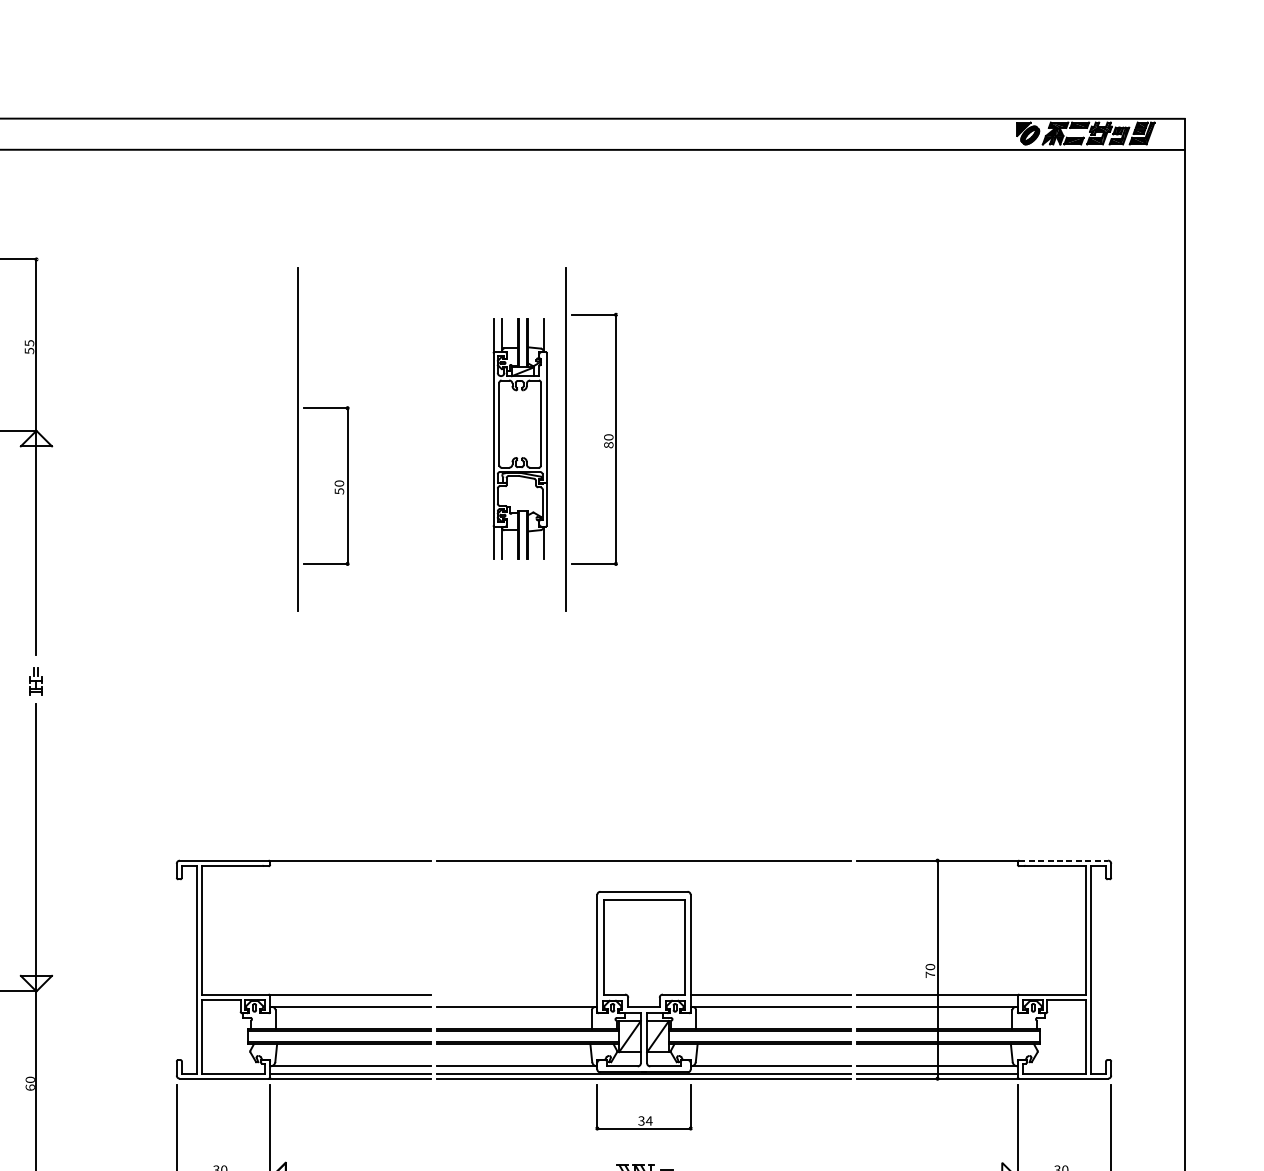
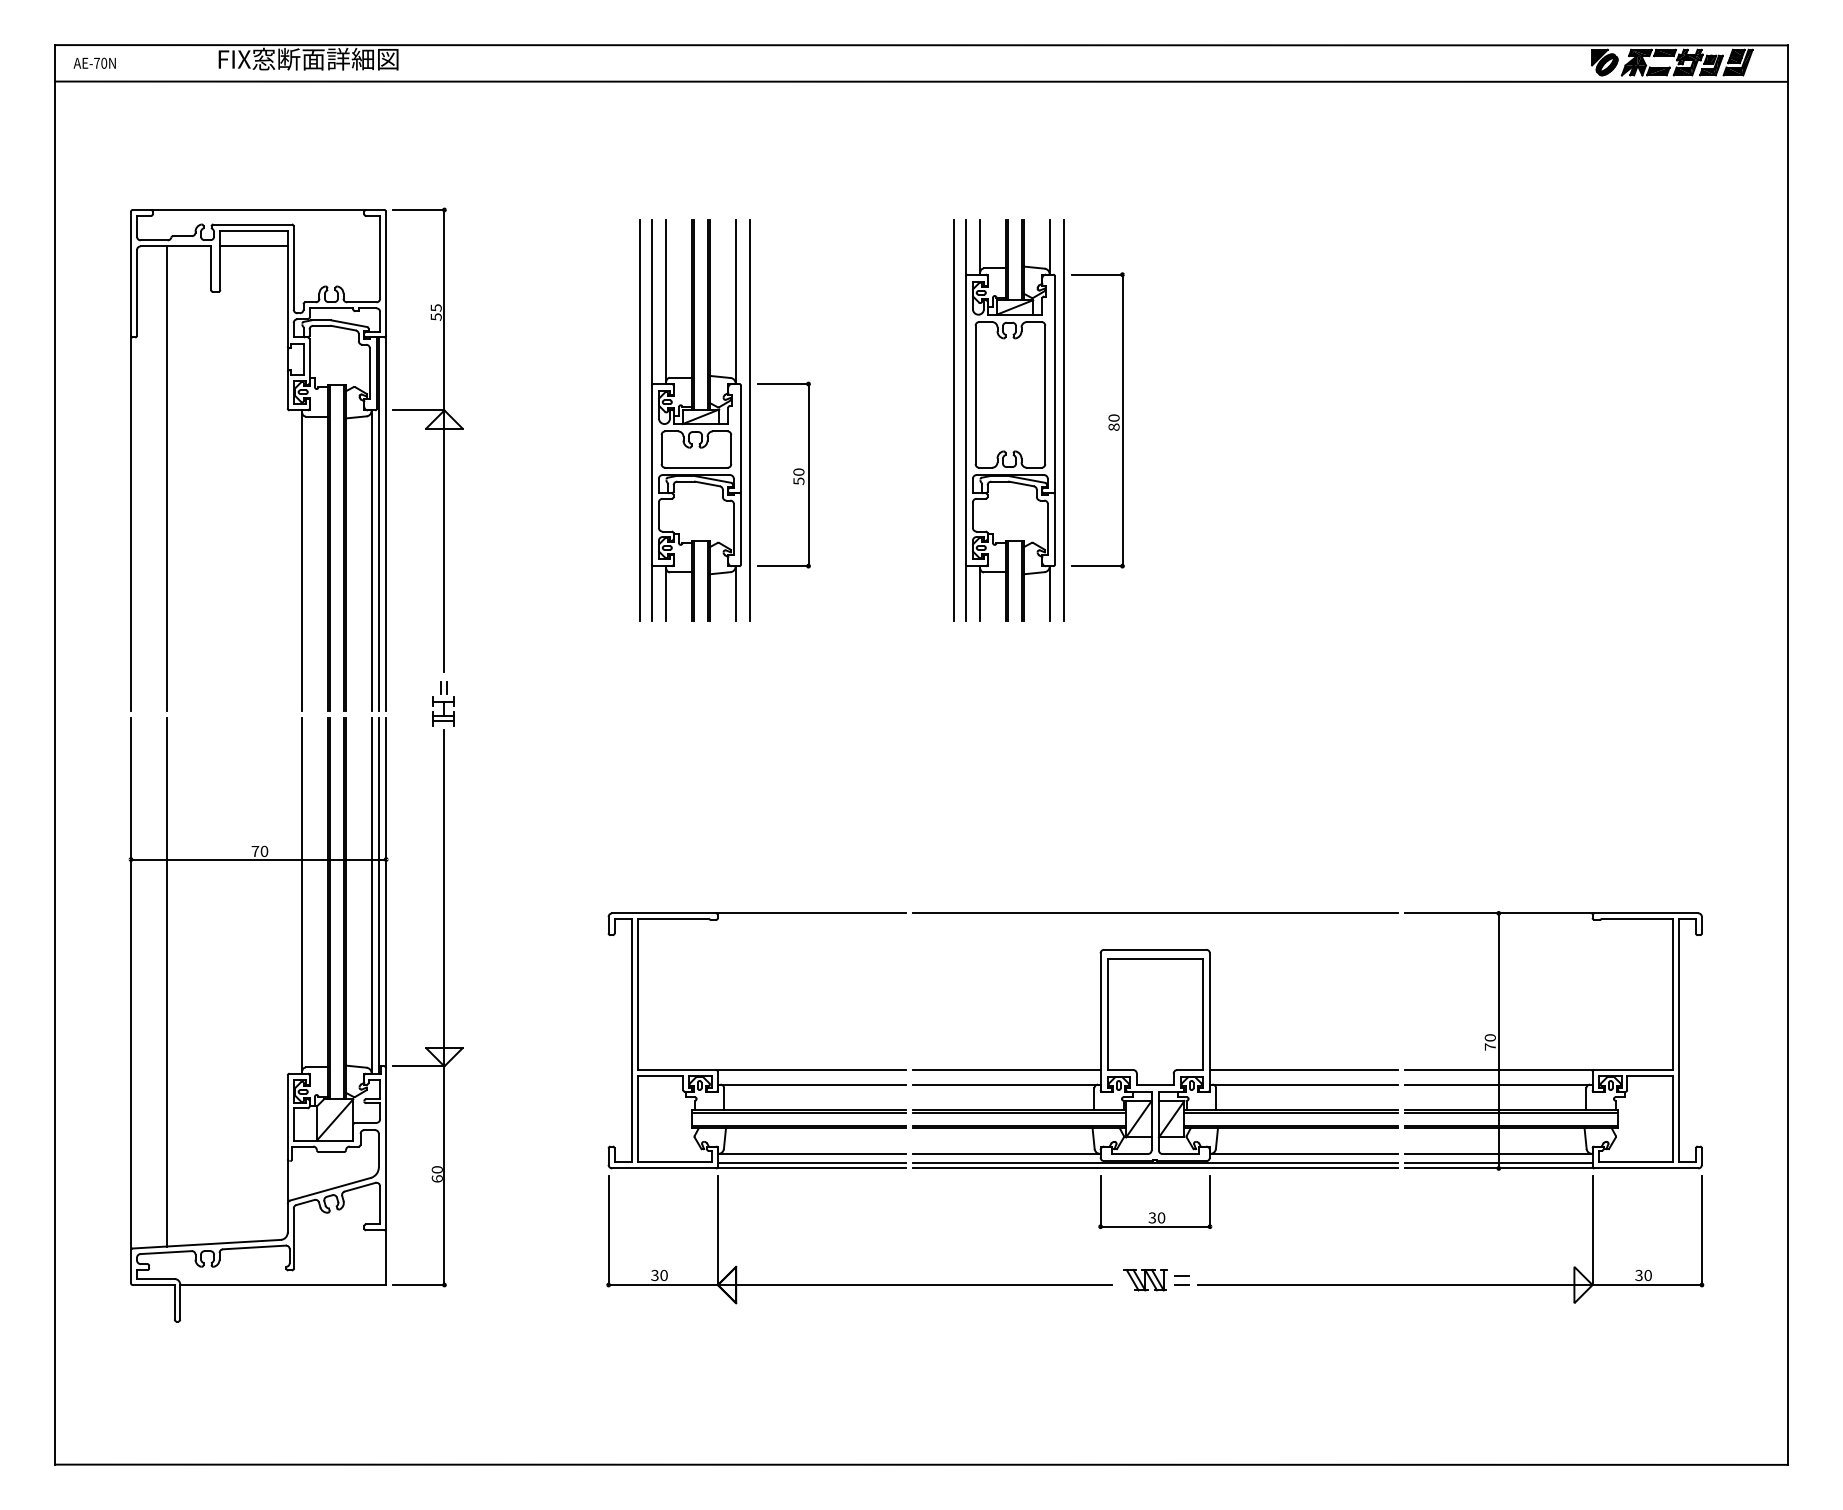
line: (203, 439) -> (639, 420), added
part: (251, 439) -> (696, 420), added
line: (472, 439) -> (954, 420), added
part: (520, 439) -> (1010, 420), size x1.43
part: (35, 681) -> (443, 703), size x1.43
line: (1063, 860) -> (1646, 913), dashed -> solid
line: (516, 994) -> (1006, 1070), added
text: (649, 1120) -> (1161, 1217), 34 -> 30

